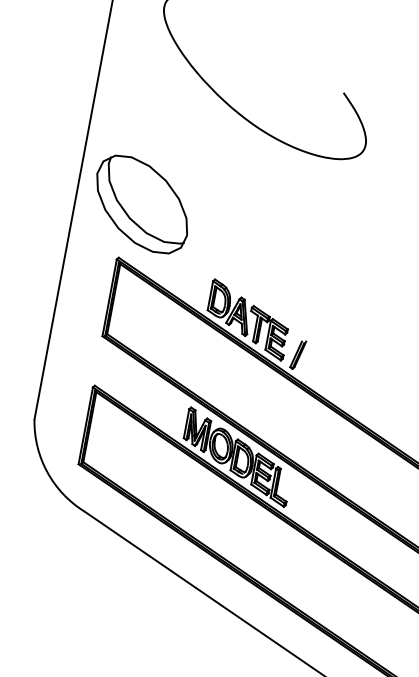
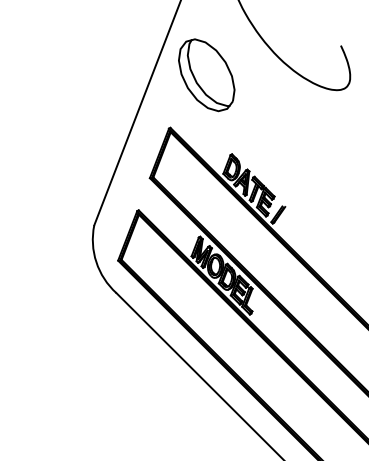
part: (141, 204) -> (206, 75), moved

